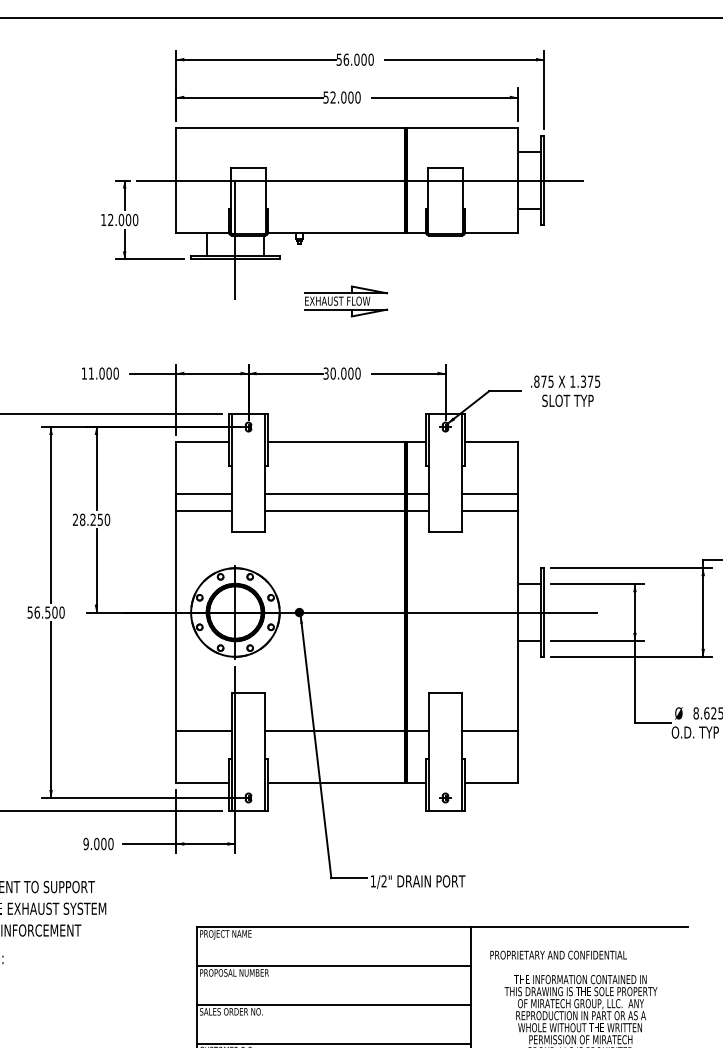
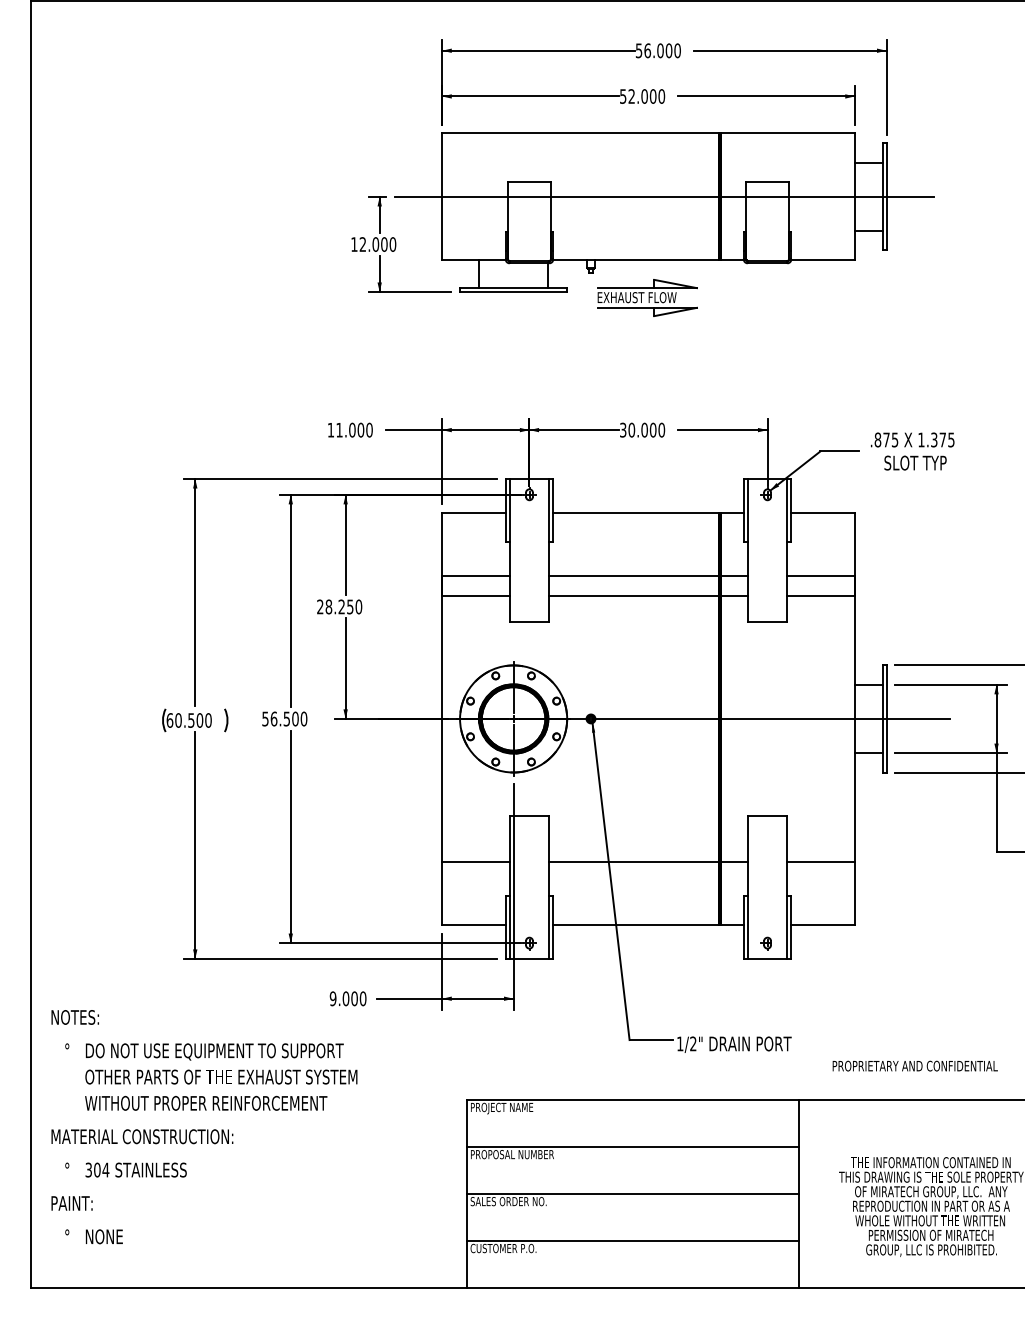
line: (235, 239) -> (513, 267), removed
part: (346, 301) -> (647, 297), moved
text: (557, 954) -> (914, 1065), moved

